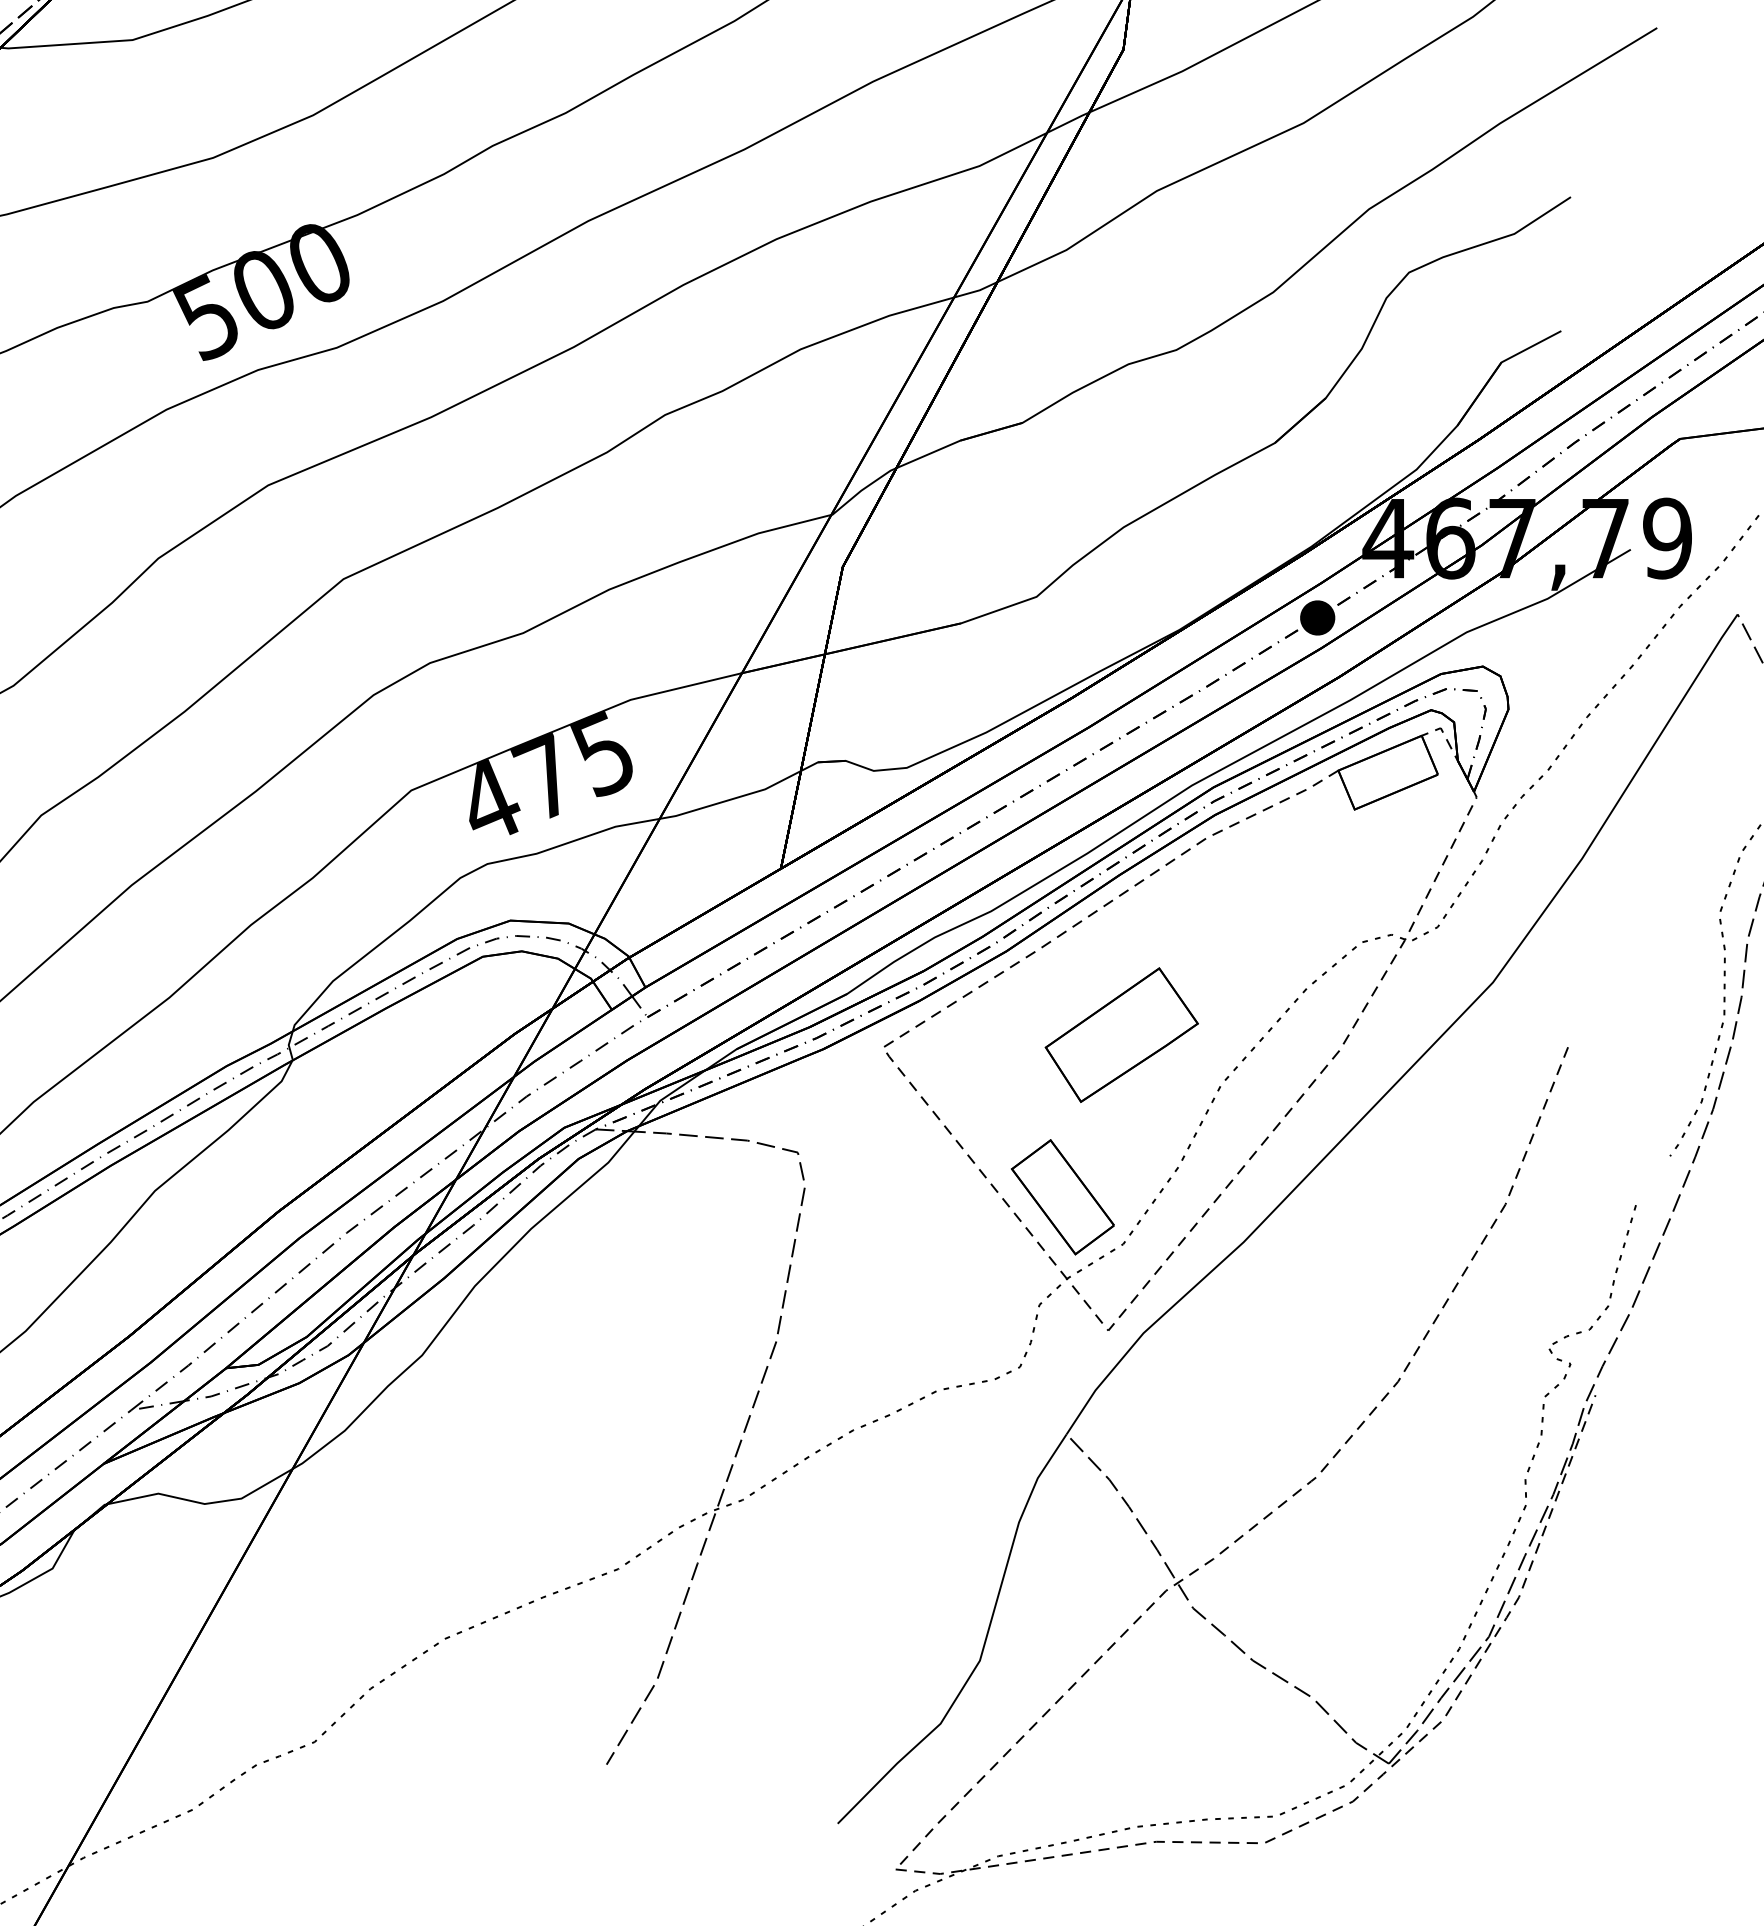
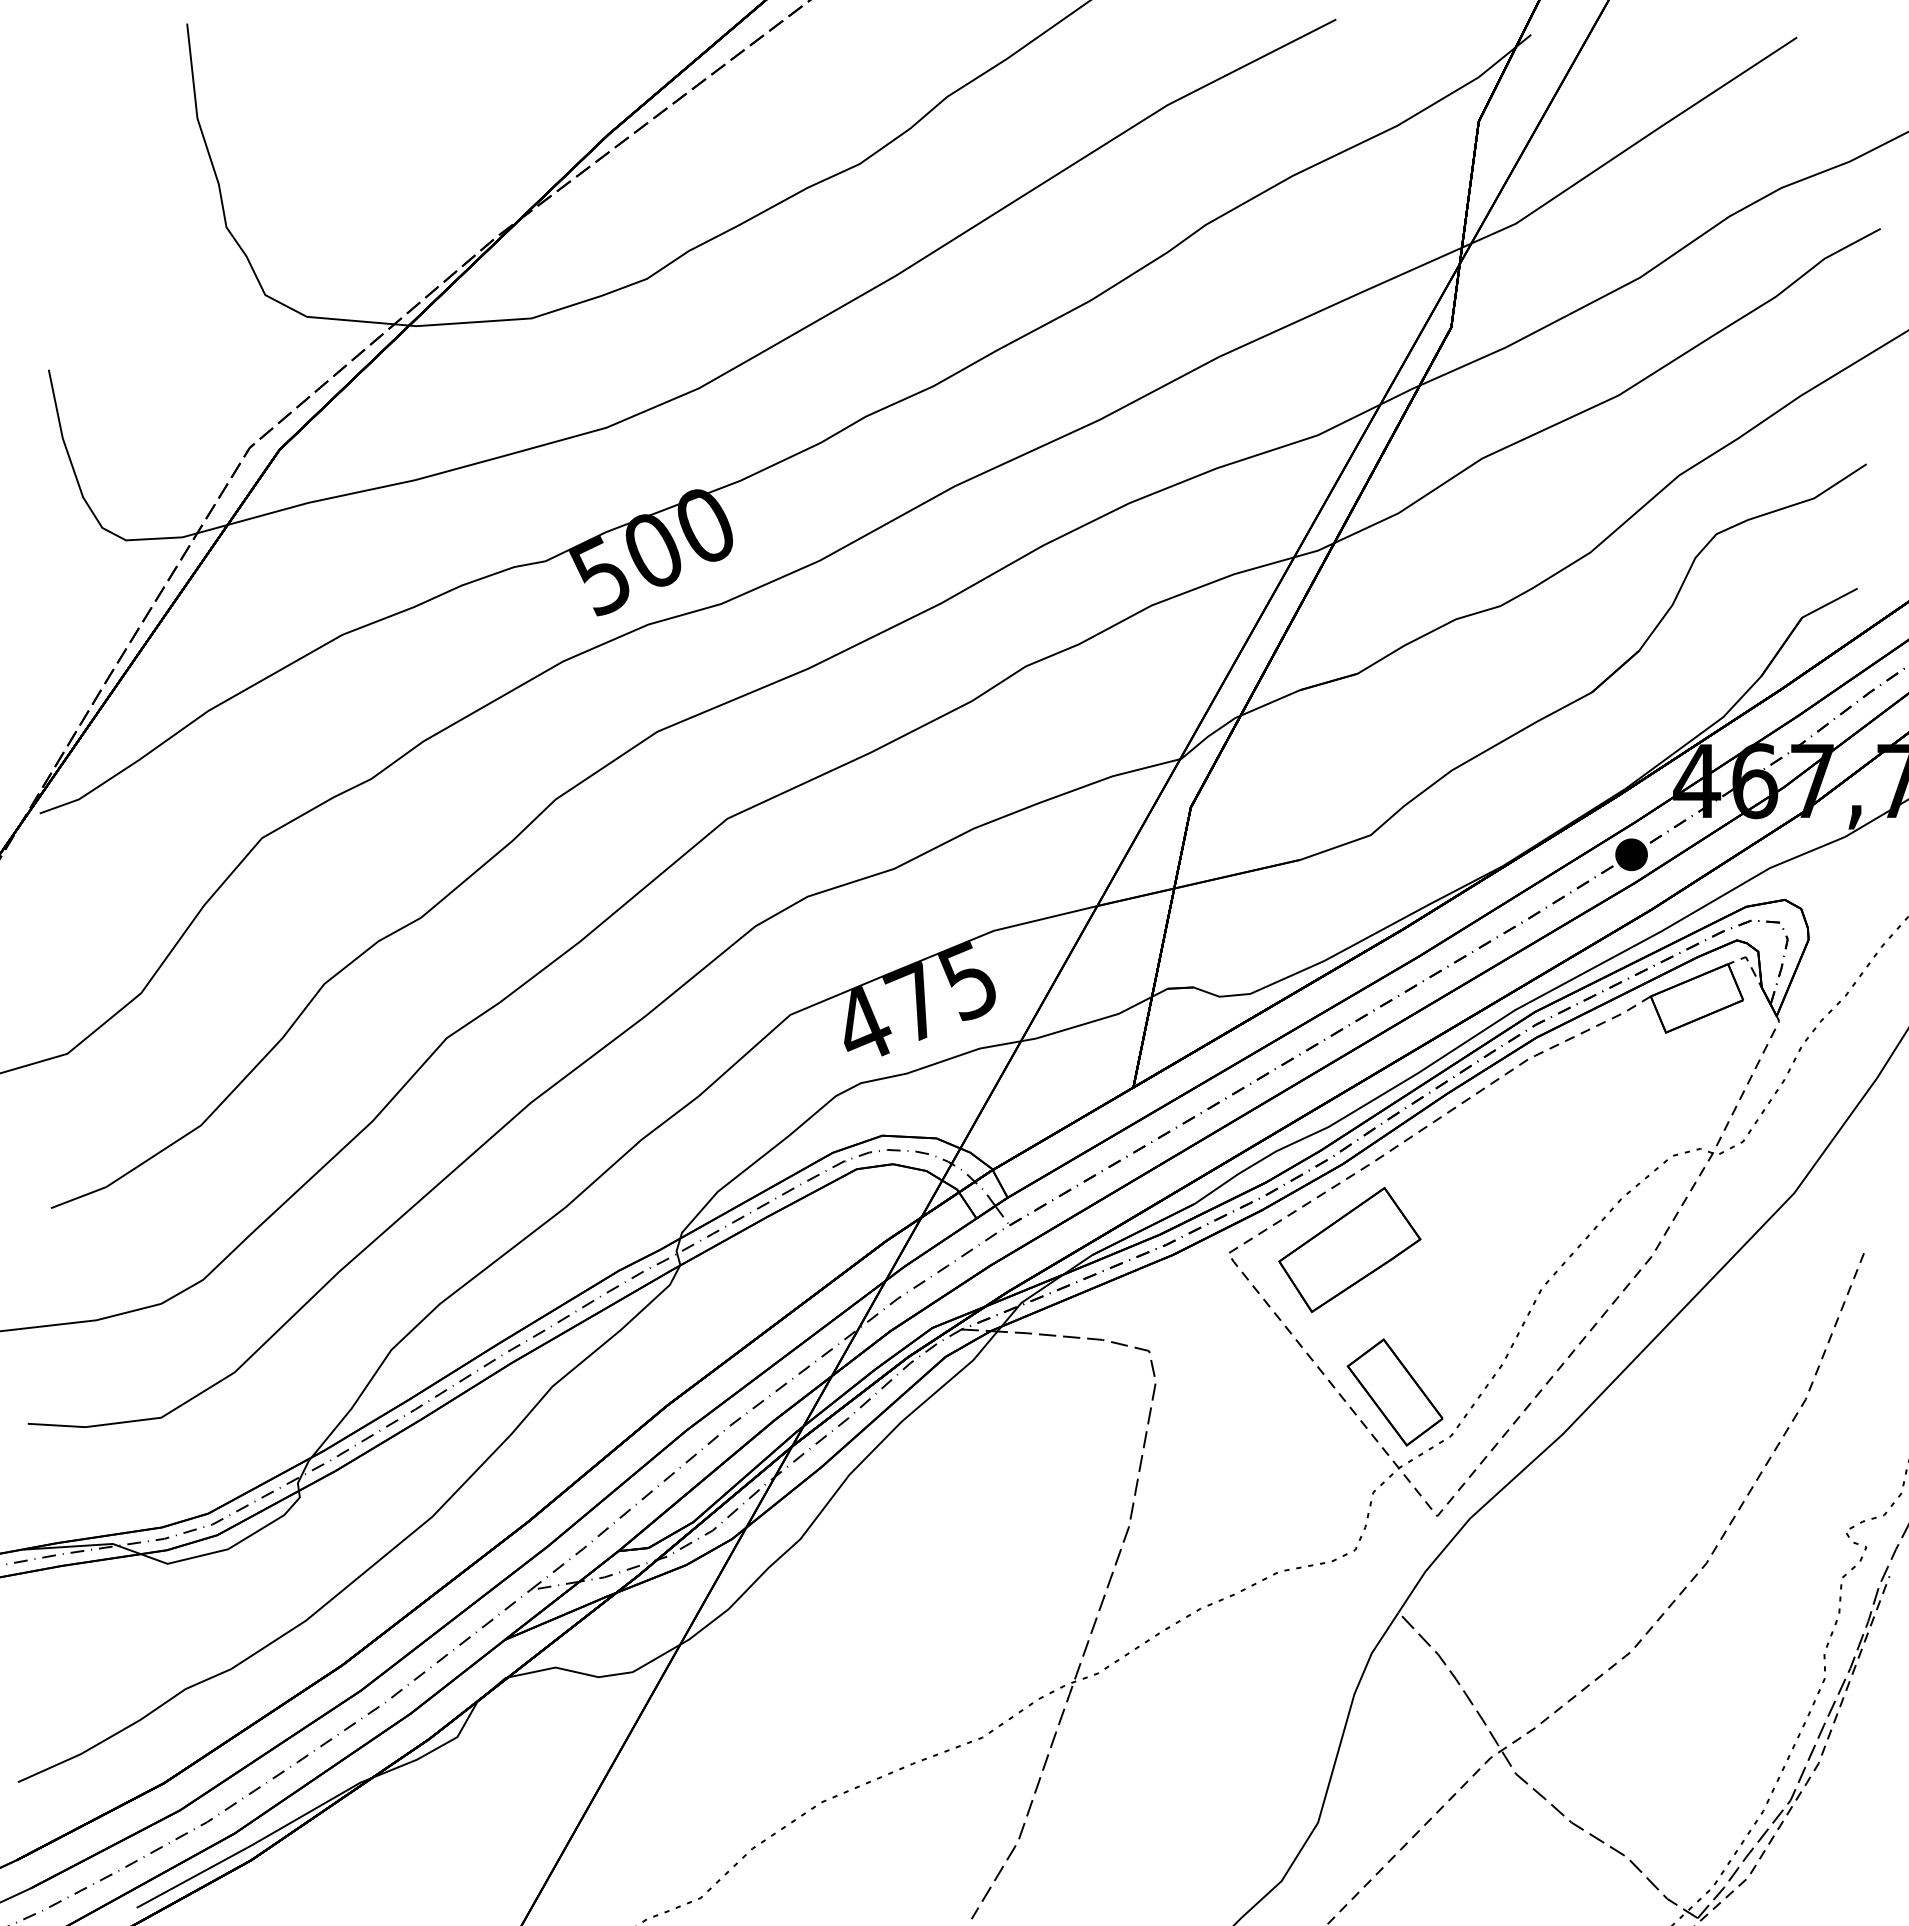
part: (1121, 1035) -> (1349, 1250), moved

